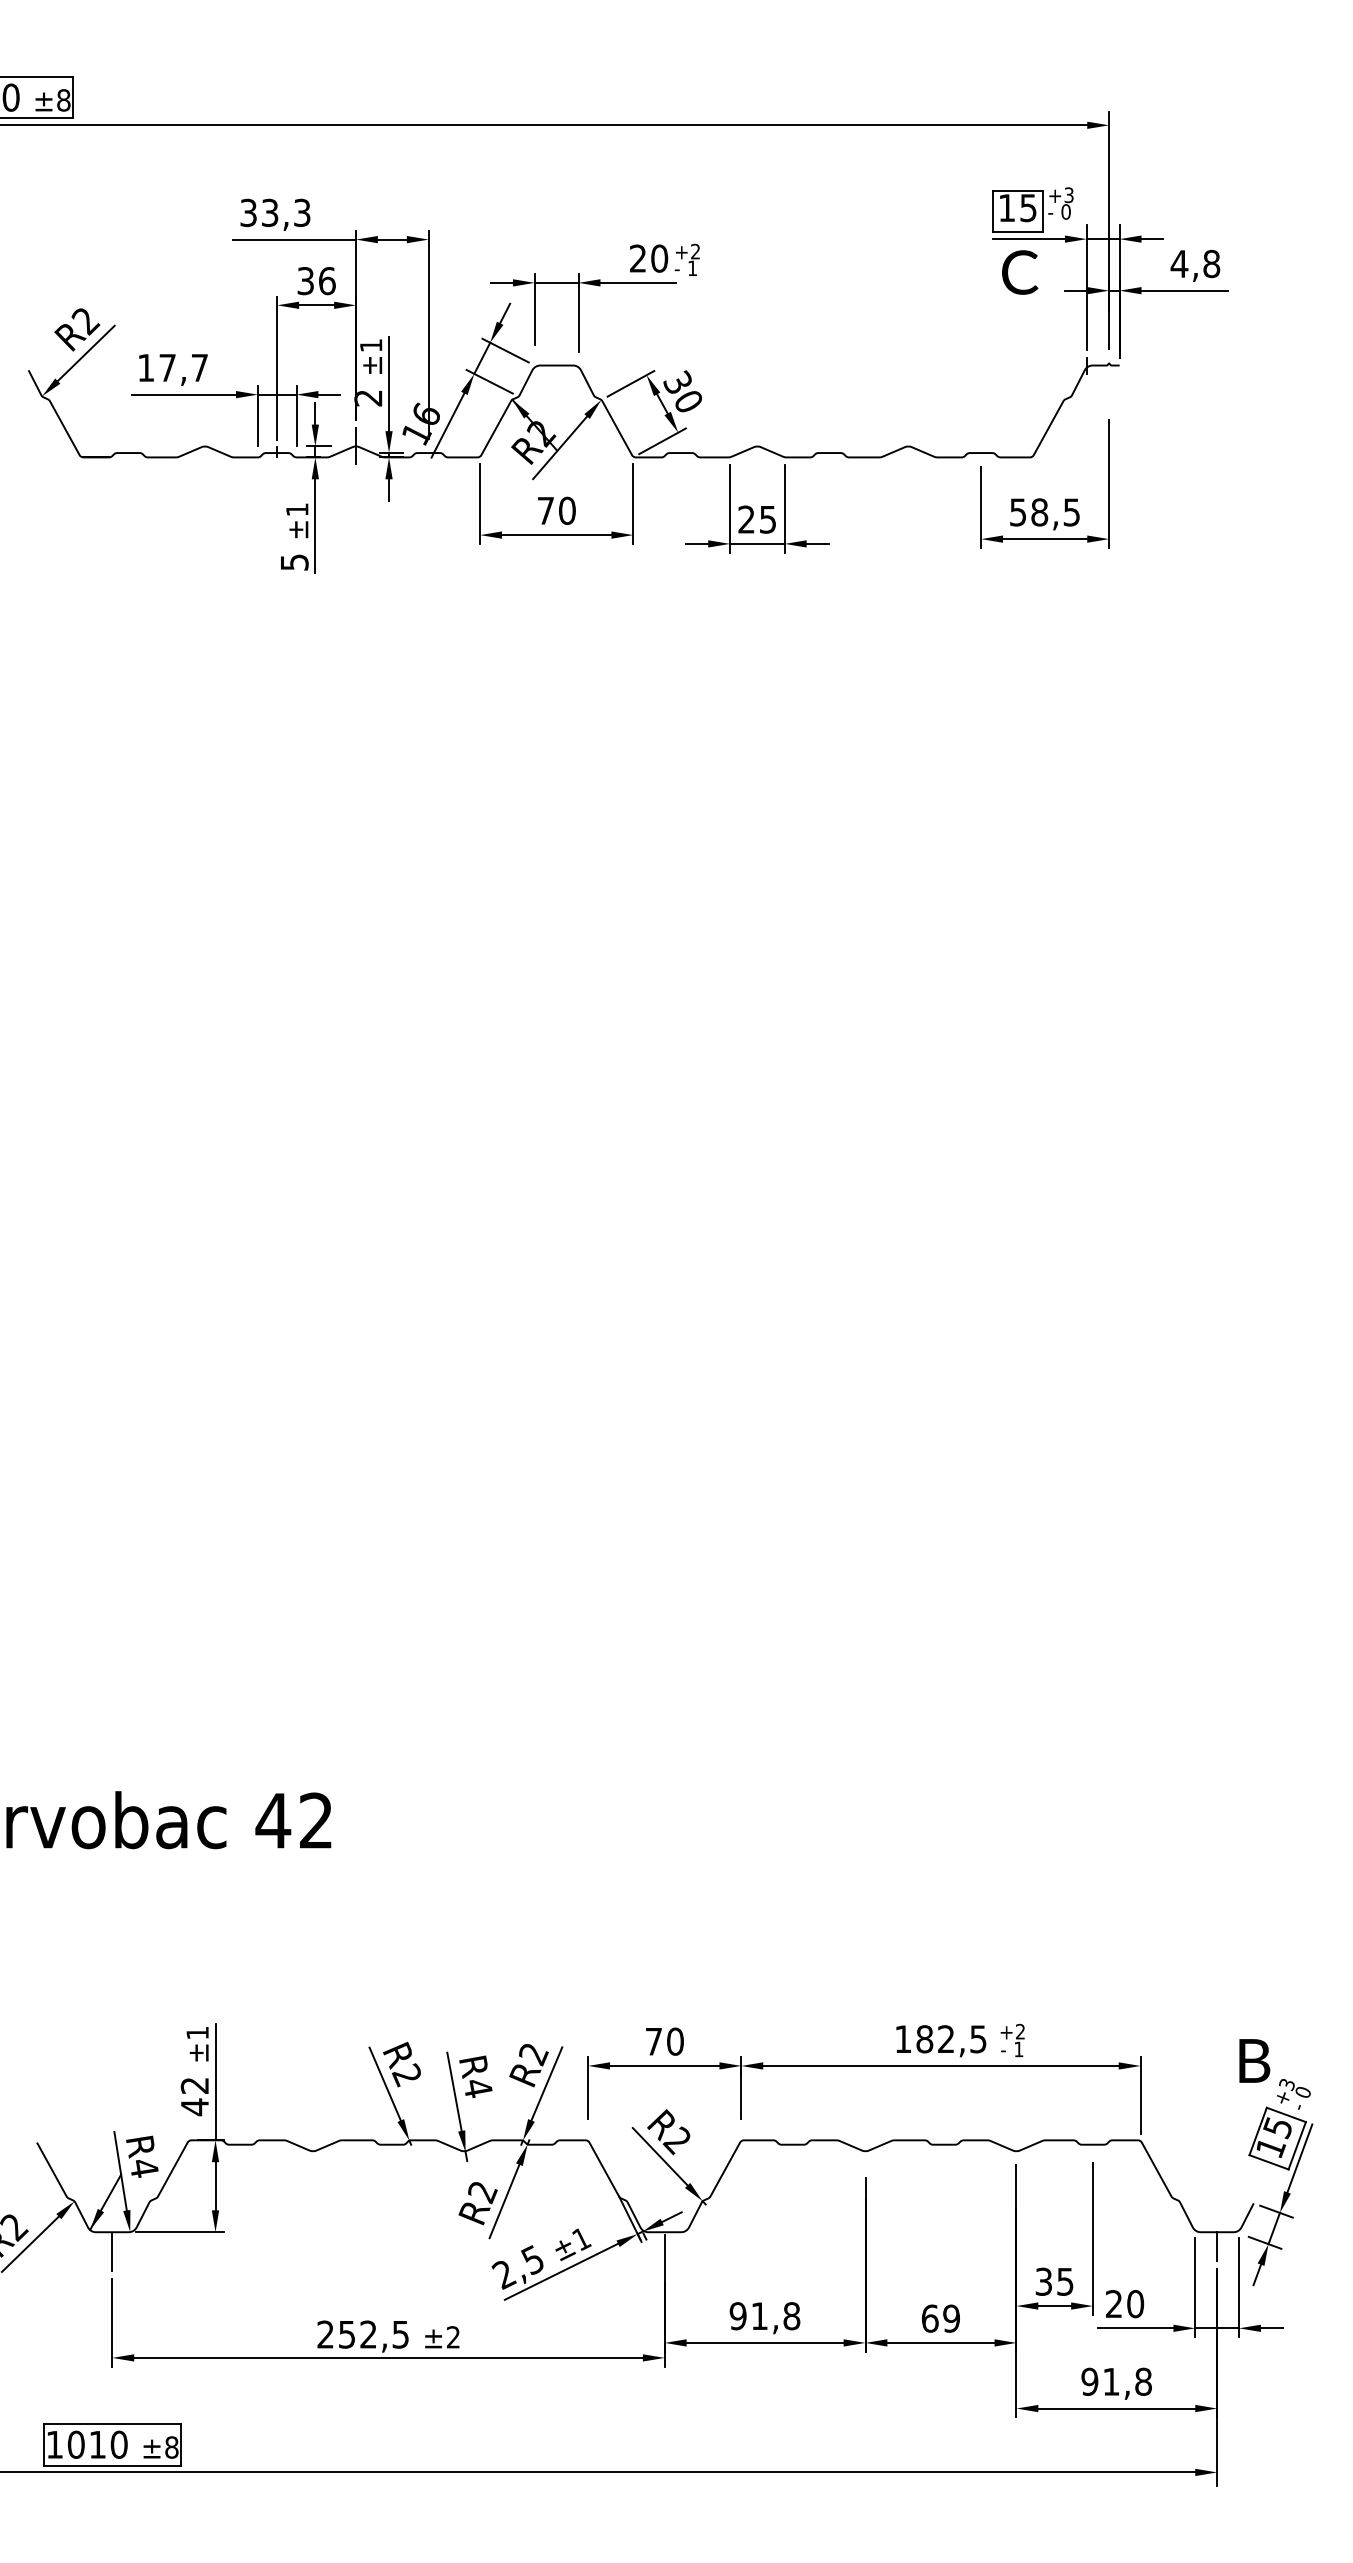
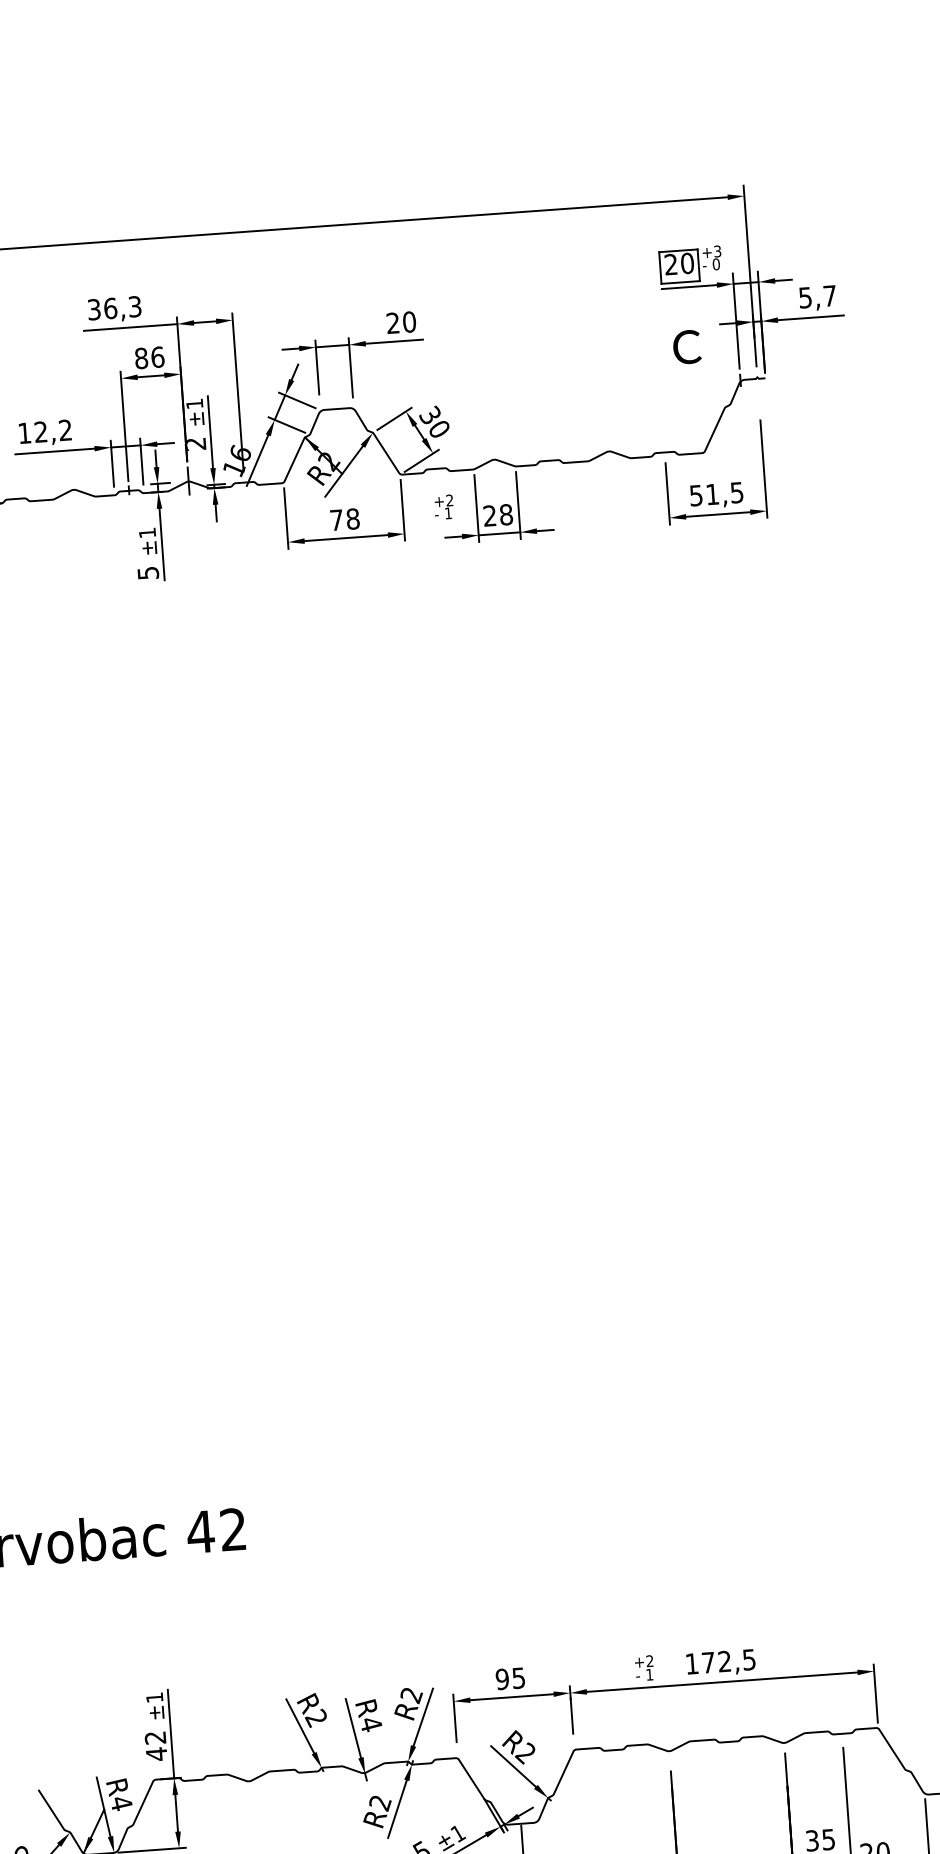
text: (1017, 208) -> (679, 264), 15 -> 20
text: (269, 212) -> (110, 308), 33,3 -> 36,3
text: (686, 259) -> (443, 506), moved
text: (1195, 263) -> (817, 296), 4,8 -> 5,7
text: (1020, 272) -> (687, 347), moved
text: (305, 281) -> (141, 358), 36 -> 86
text: (183, 367) -> (53, 430), 17,7 -> 12,2
text: (567, 510) -> (353, 518), 70 -> 78
text: (1039, 512) -> (712, 494), 58,5 -> 51,5
text: (767, 519) -> (505, 514), 25 -> 28
text: (924, 2039) -> (708, 1662), 182,5 -> 172,5
text: (1012, 2040) -> (644, 1668), moved
text: (664, 2041) -> (510, 1678), 70 -> 95

